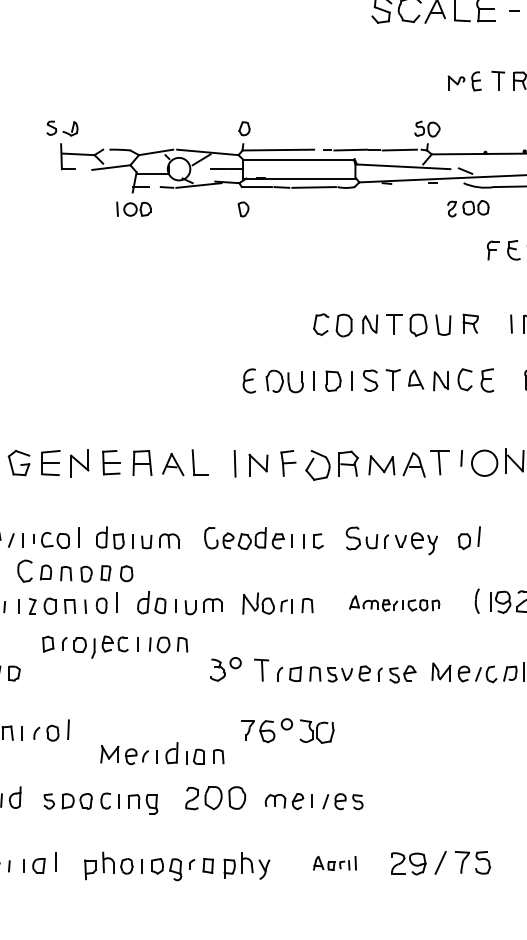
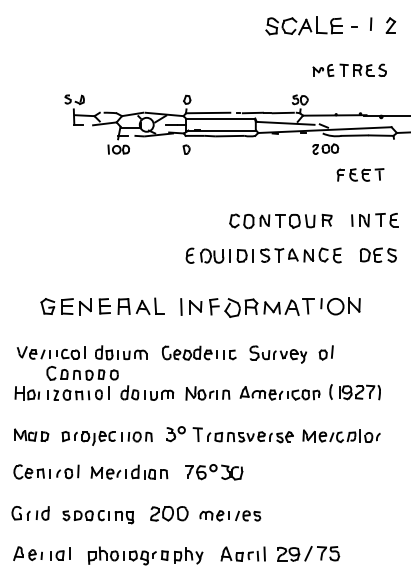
part: (393, 603) -> (279, 393), size x1.43
part: (113, 647) -> (106, 438), moved
part: (162, 752) -> (129, 471), moved
part: (333, 862) -> (242, 553), size x1.67

